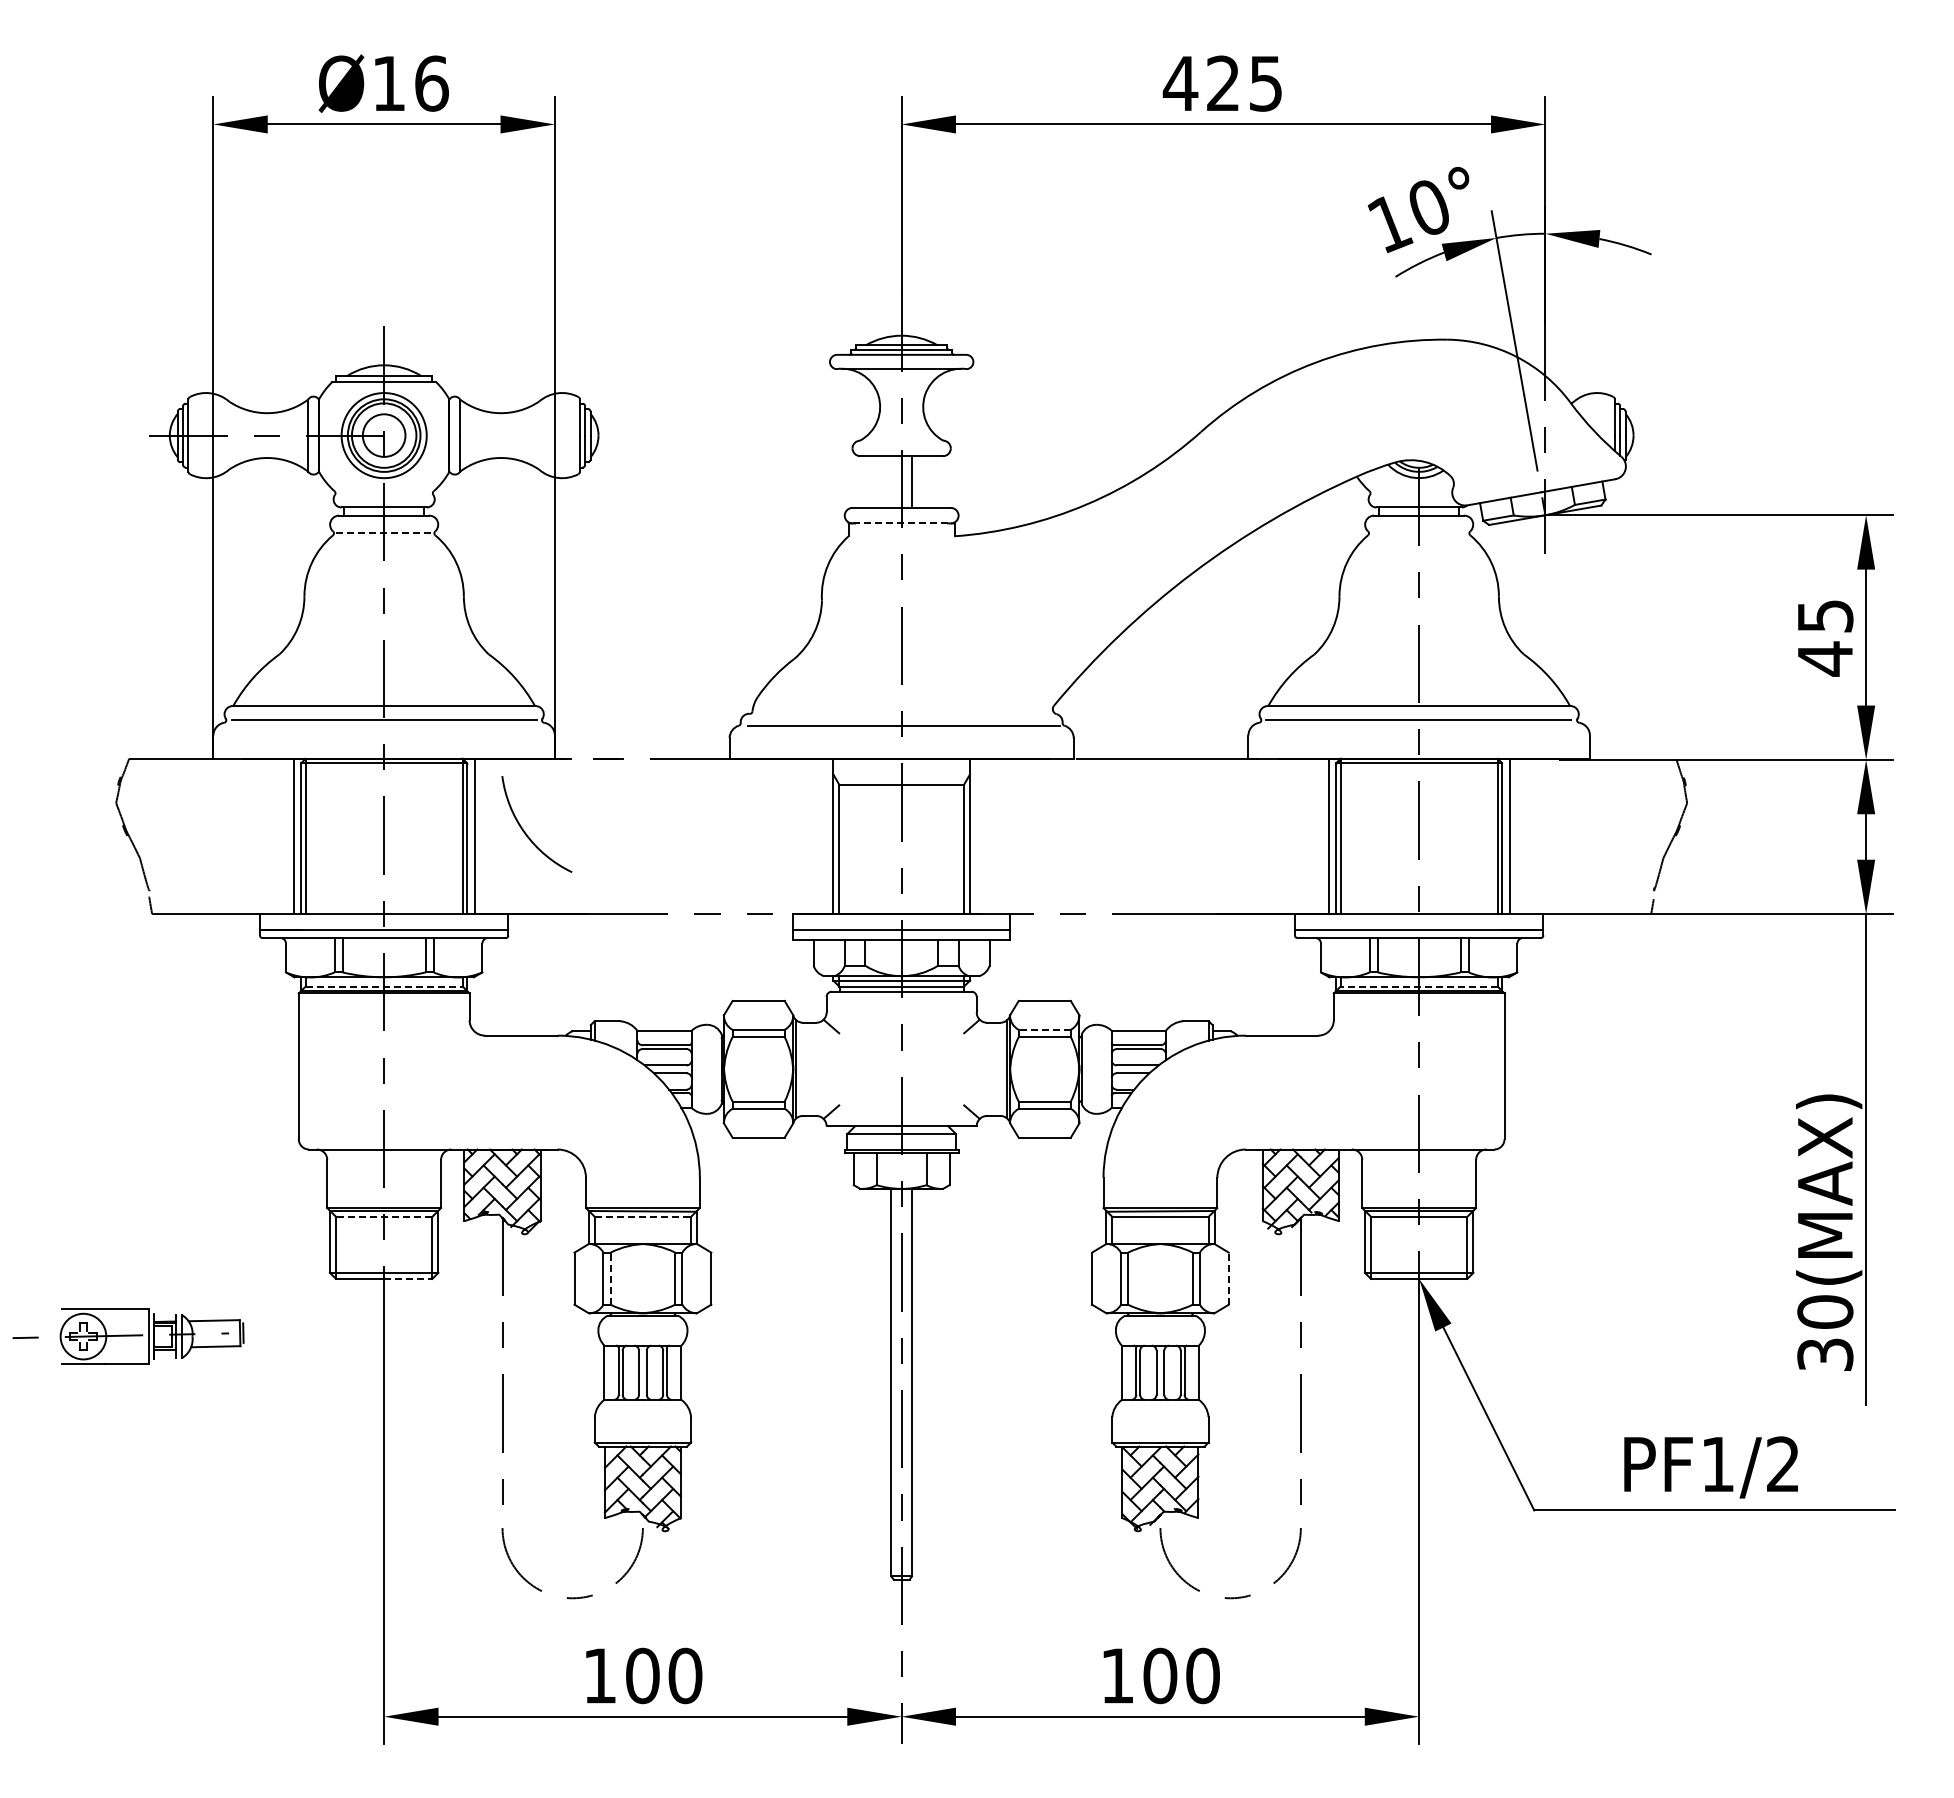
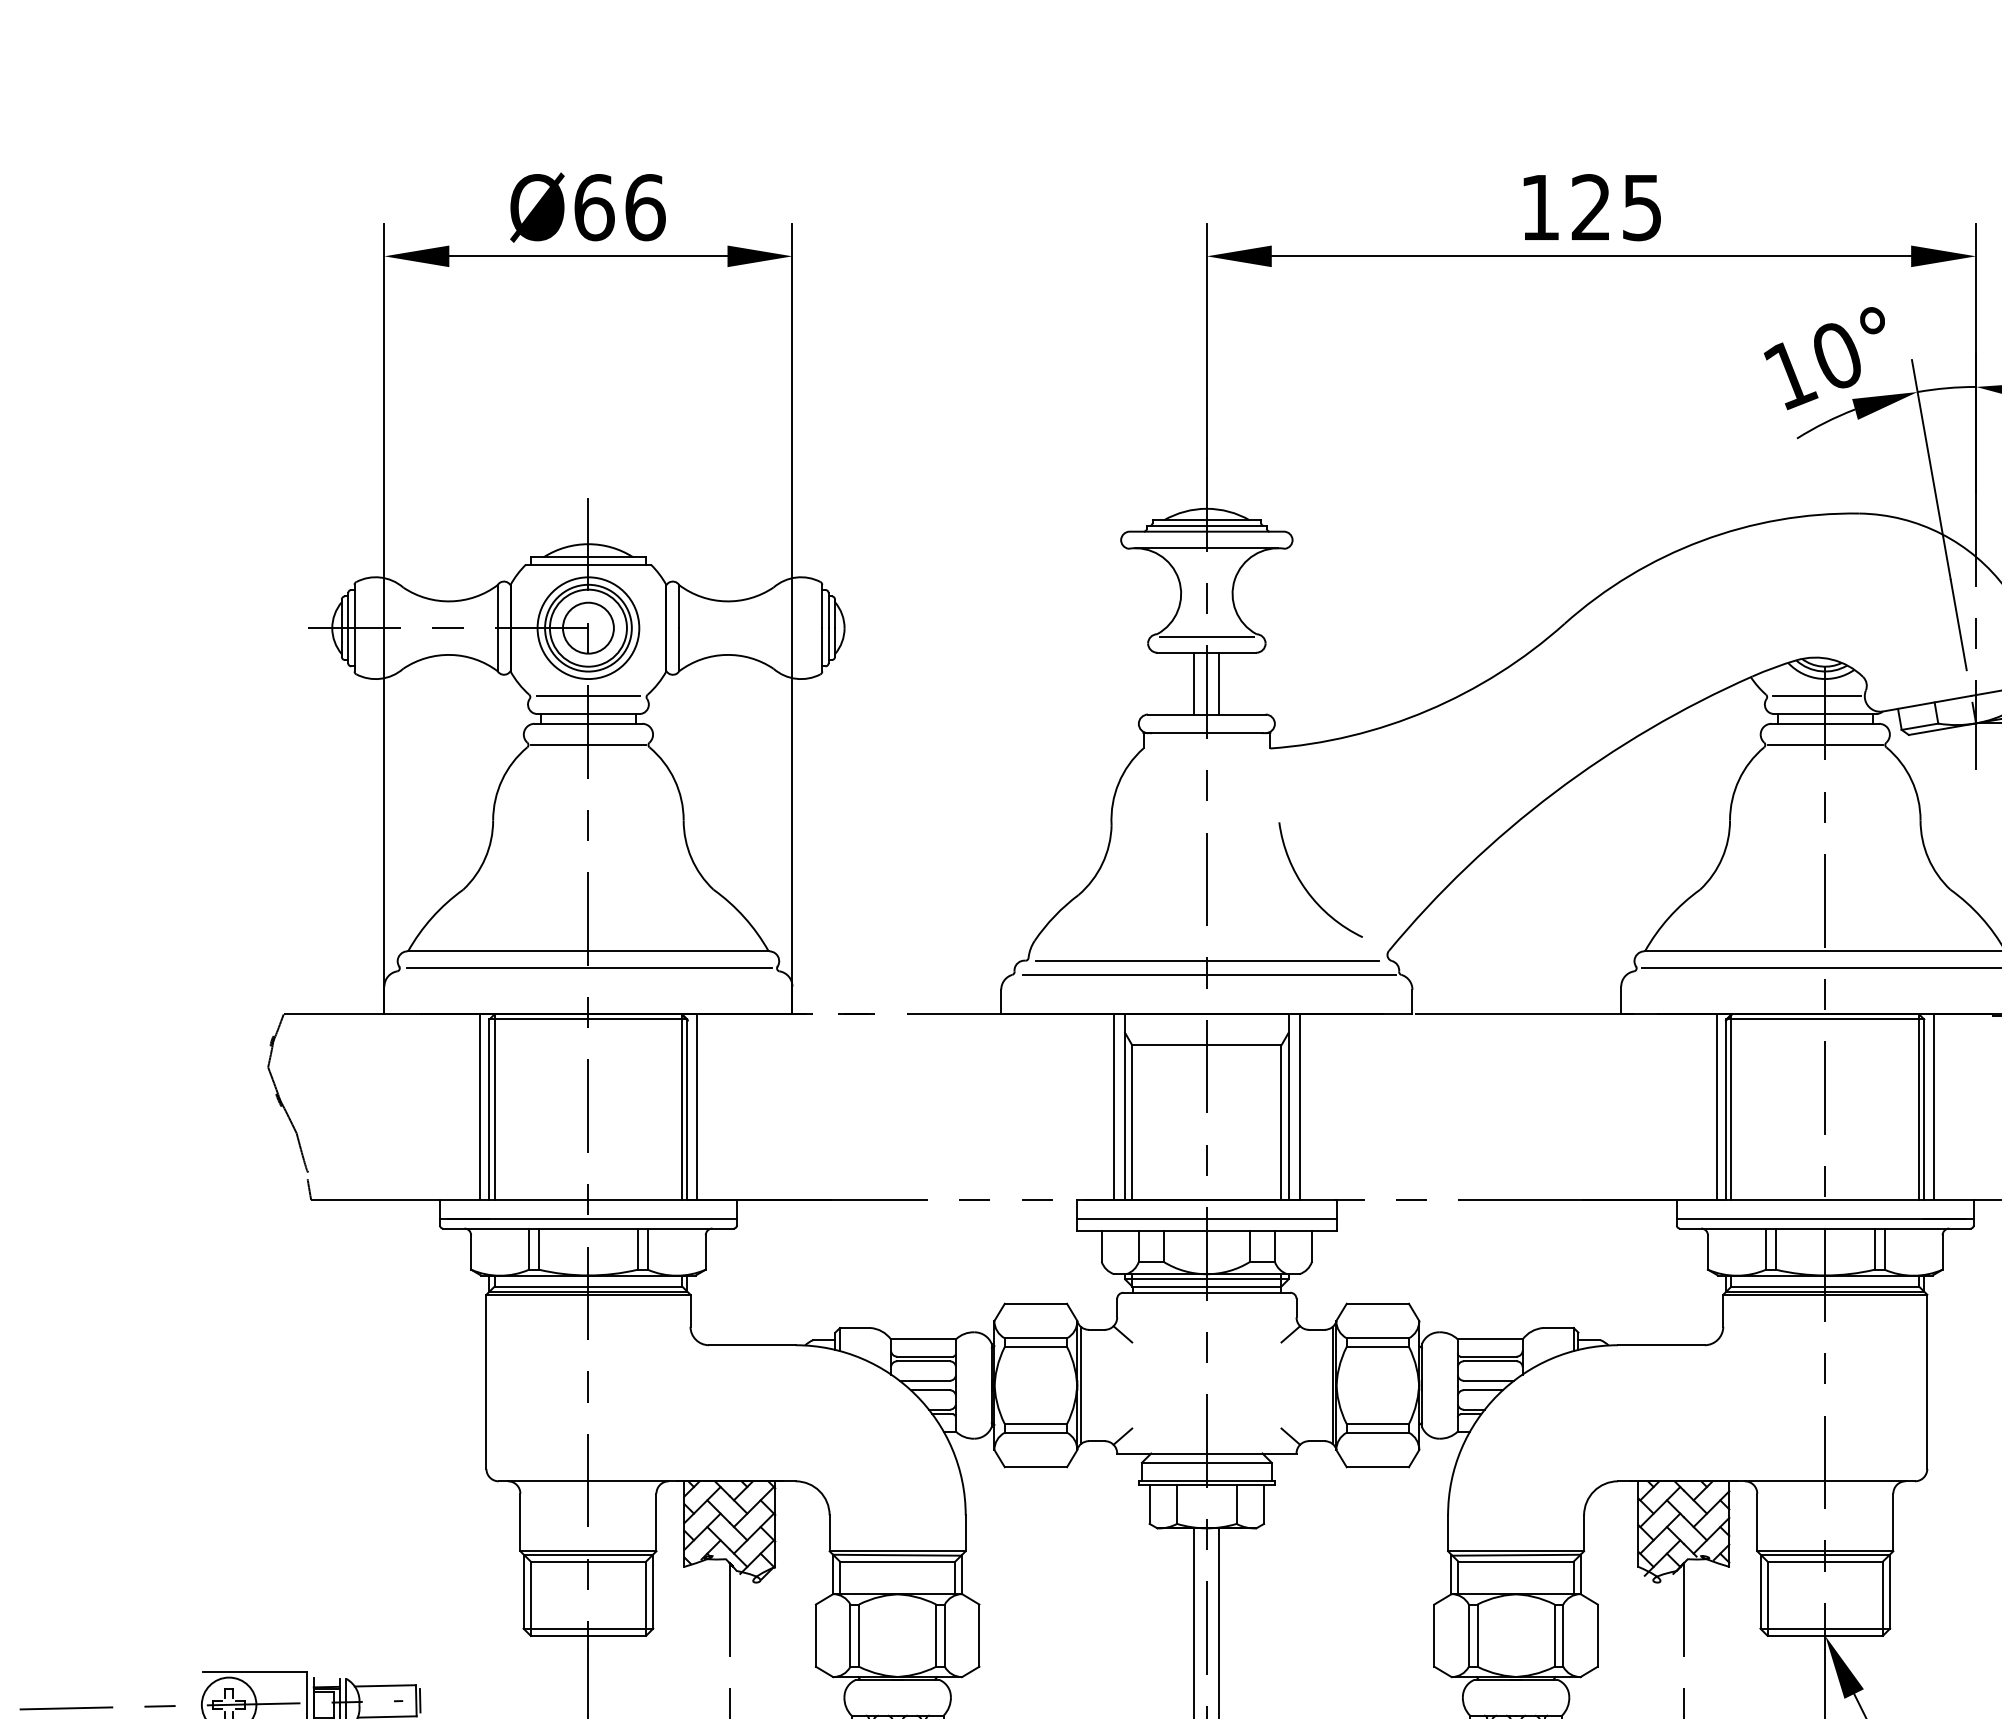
text: (389, 83) -> (594, 207), Ø16 -> Ø66
text: (1180, 83) -> (1540, 207), 425 -> 125
line: (901, 442) -> (1206, 636), added
line: (891, 481) -> (1194, 683), added
line: (384, 492) -> (588, 696), added
line: (1412, 492) -> (1817, 696), added
line: (900, 523) -> (1205, 733), dashed -> solid
line: (384, 533) -> (588, 745), dashed -> solid
line: (1419, 533) -> (1825, 745), added
line: (901, 714) -> (1206, 961), added
curve: (525, 831) -> (1307, 888), moved
line: (824, 836) -> (1114, 1107), added
line: (979, 836) -> (1299, 1107), added
line: (384, 986) -> (588, 1286), dashed -> solid
line: (1419, 986) -> (1825, 1286), dashed -> solid
line: (1044, 1029) -> (1377, 1337), dashed -> solid
line: (383, 1216) -> (587, 1561), dashed -> solid
line: (643, 1216) -> (898, 1561), dashed -> solid
line: (408, 1278) -> (617, 1635), dashed -> solid
line: (610, 1278) -> (858, 1635), dashed -> solid
line: (1228, 1278) -> (1597, 1635), dashed -> solid

